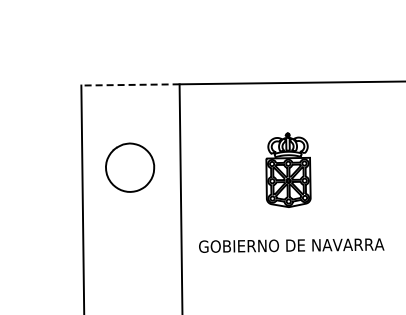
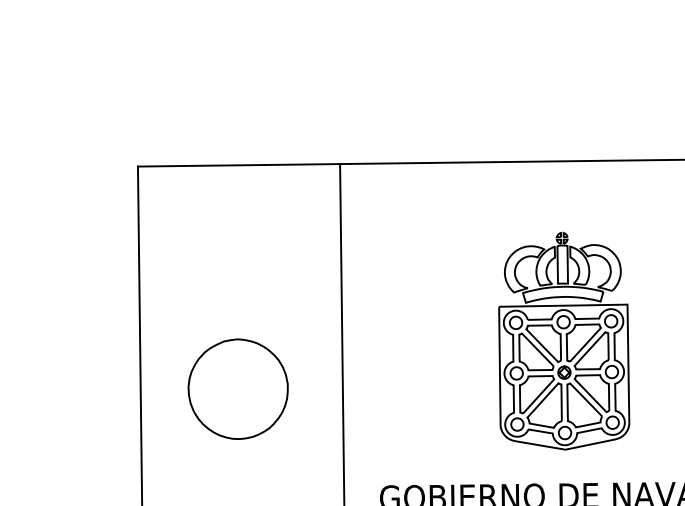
line: (129, 84) -> (236, 164), dashed -> solid
part: (130, 167) -> (239, 388), moved
part: (288, 169) -> (564, 339), size x1.43

